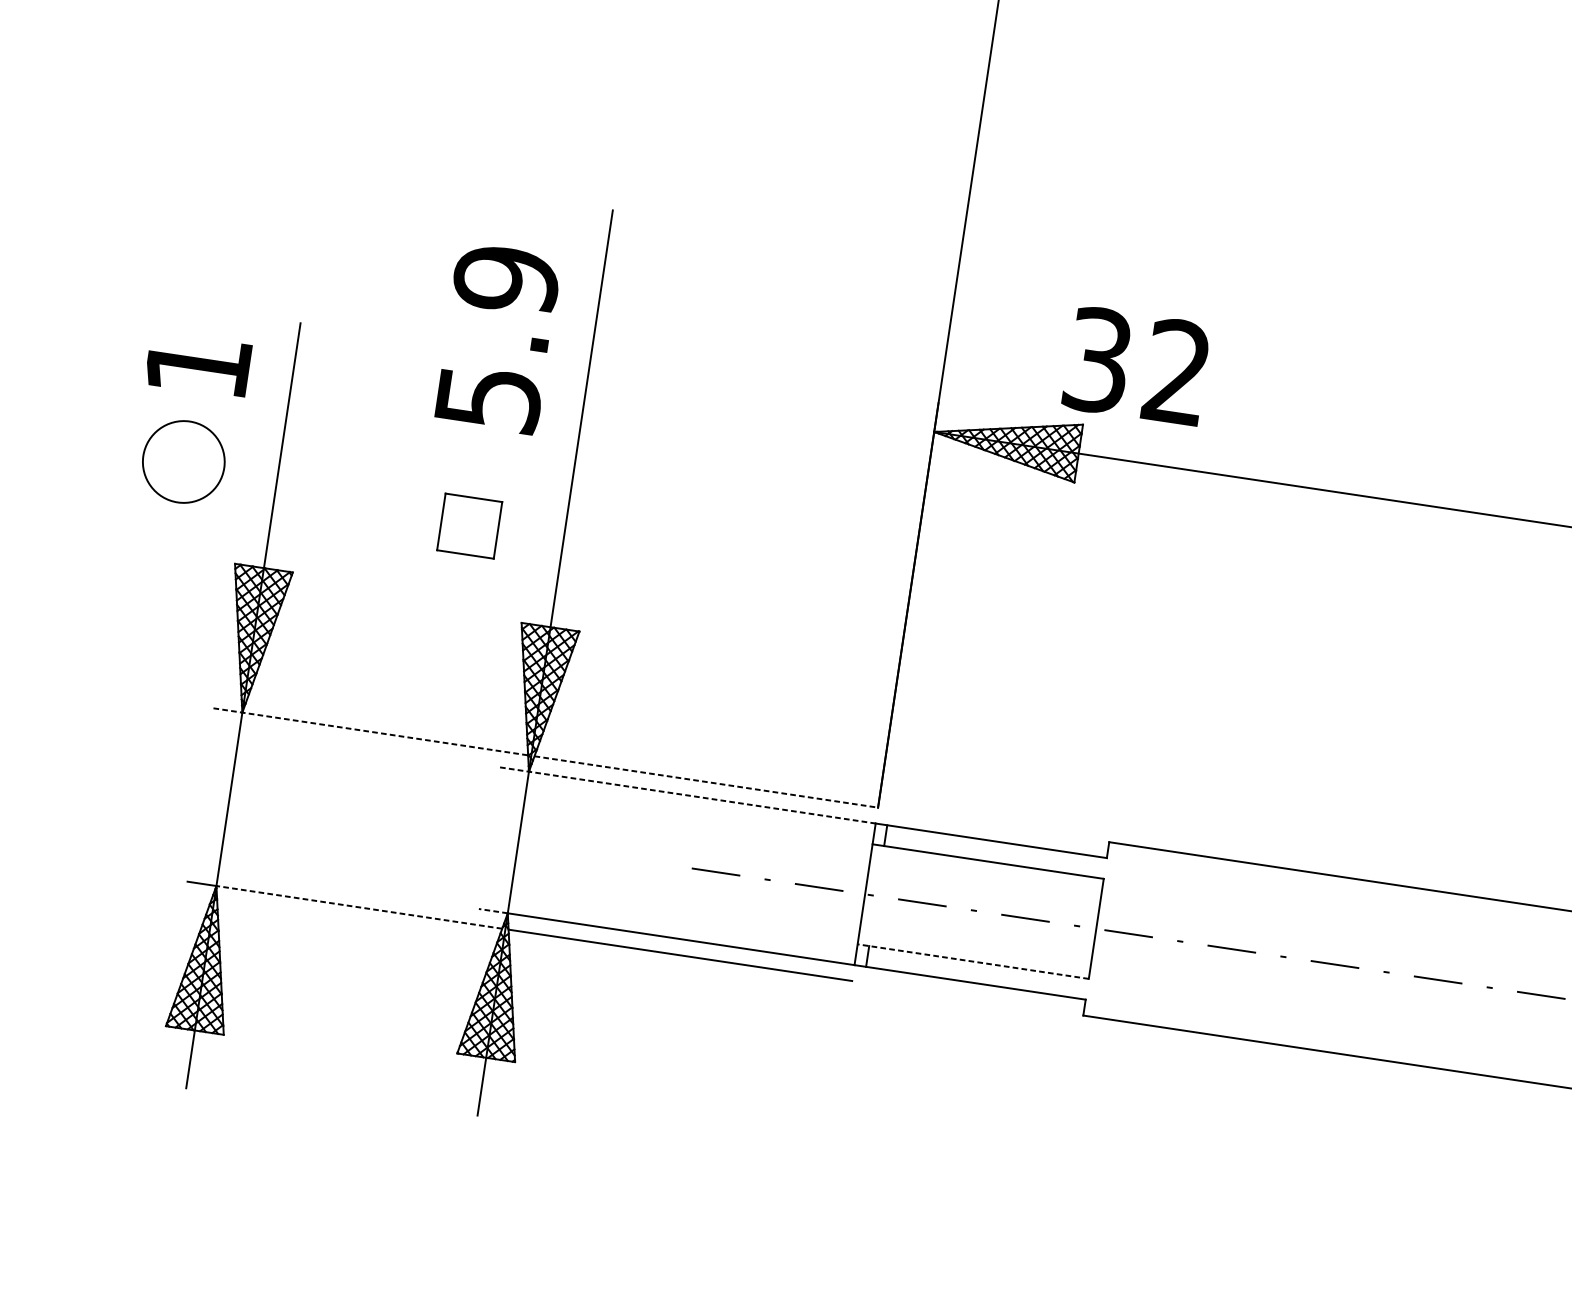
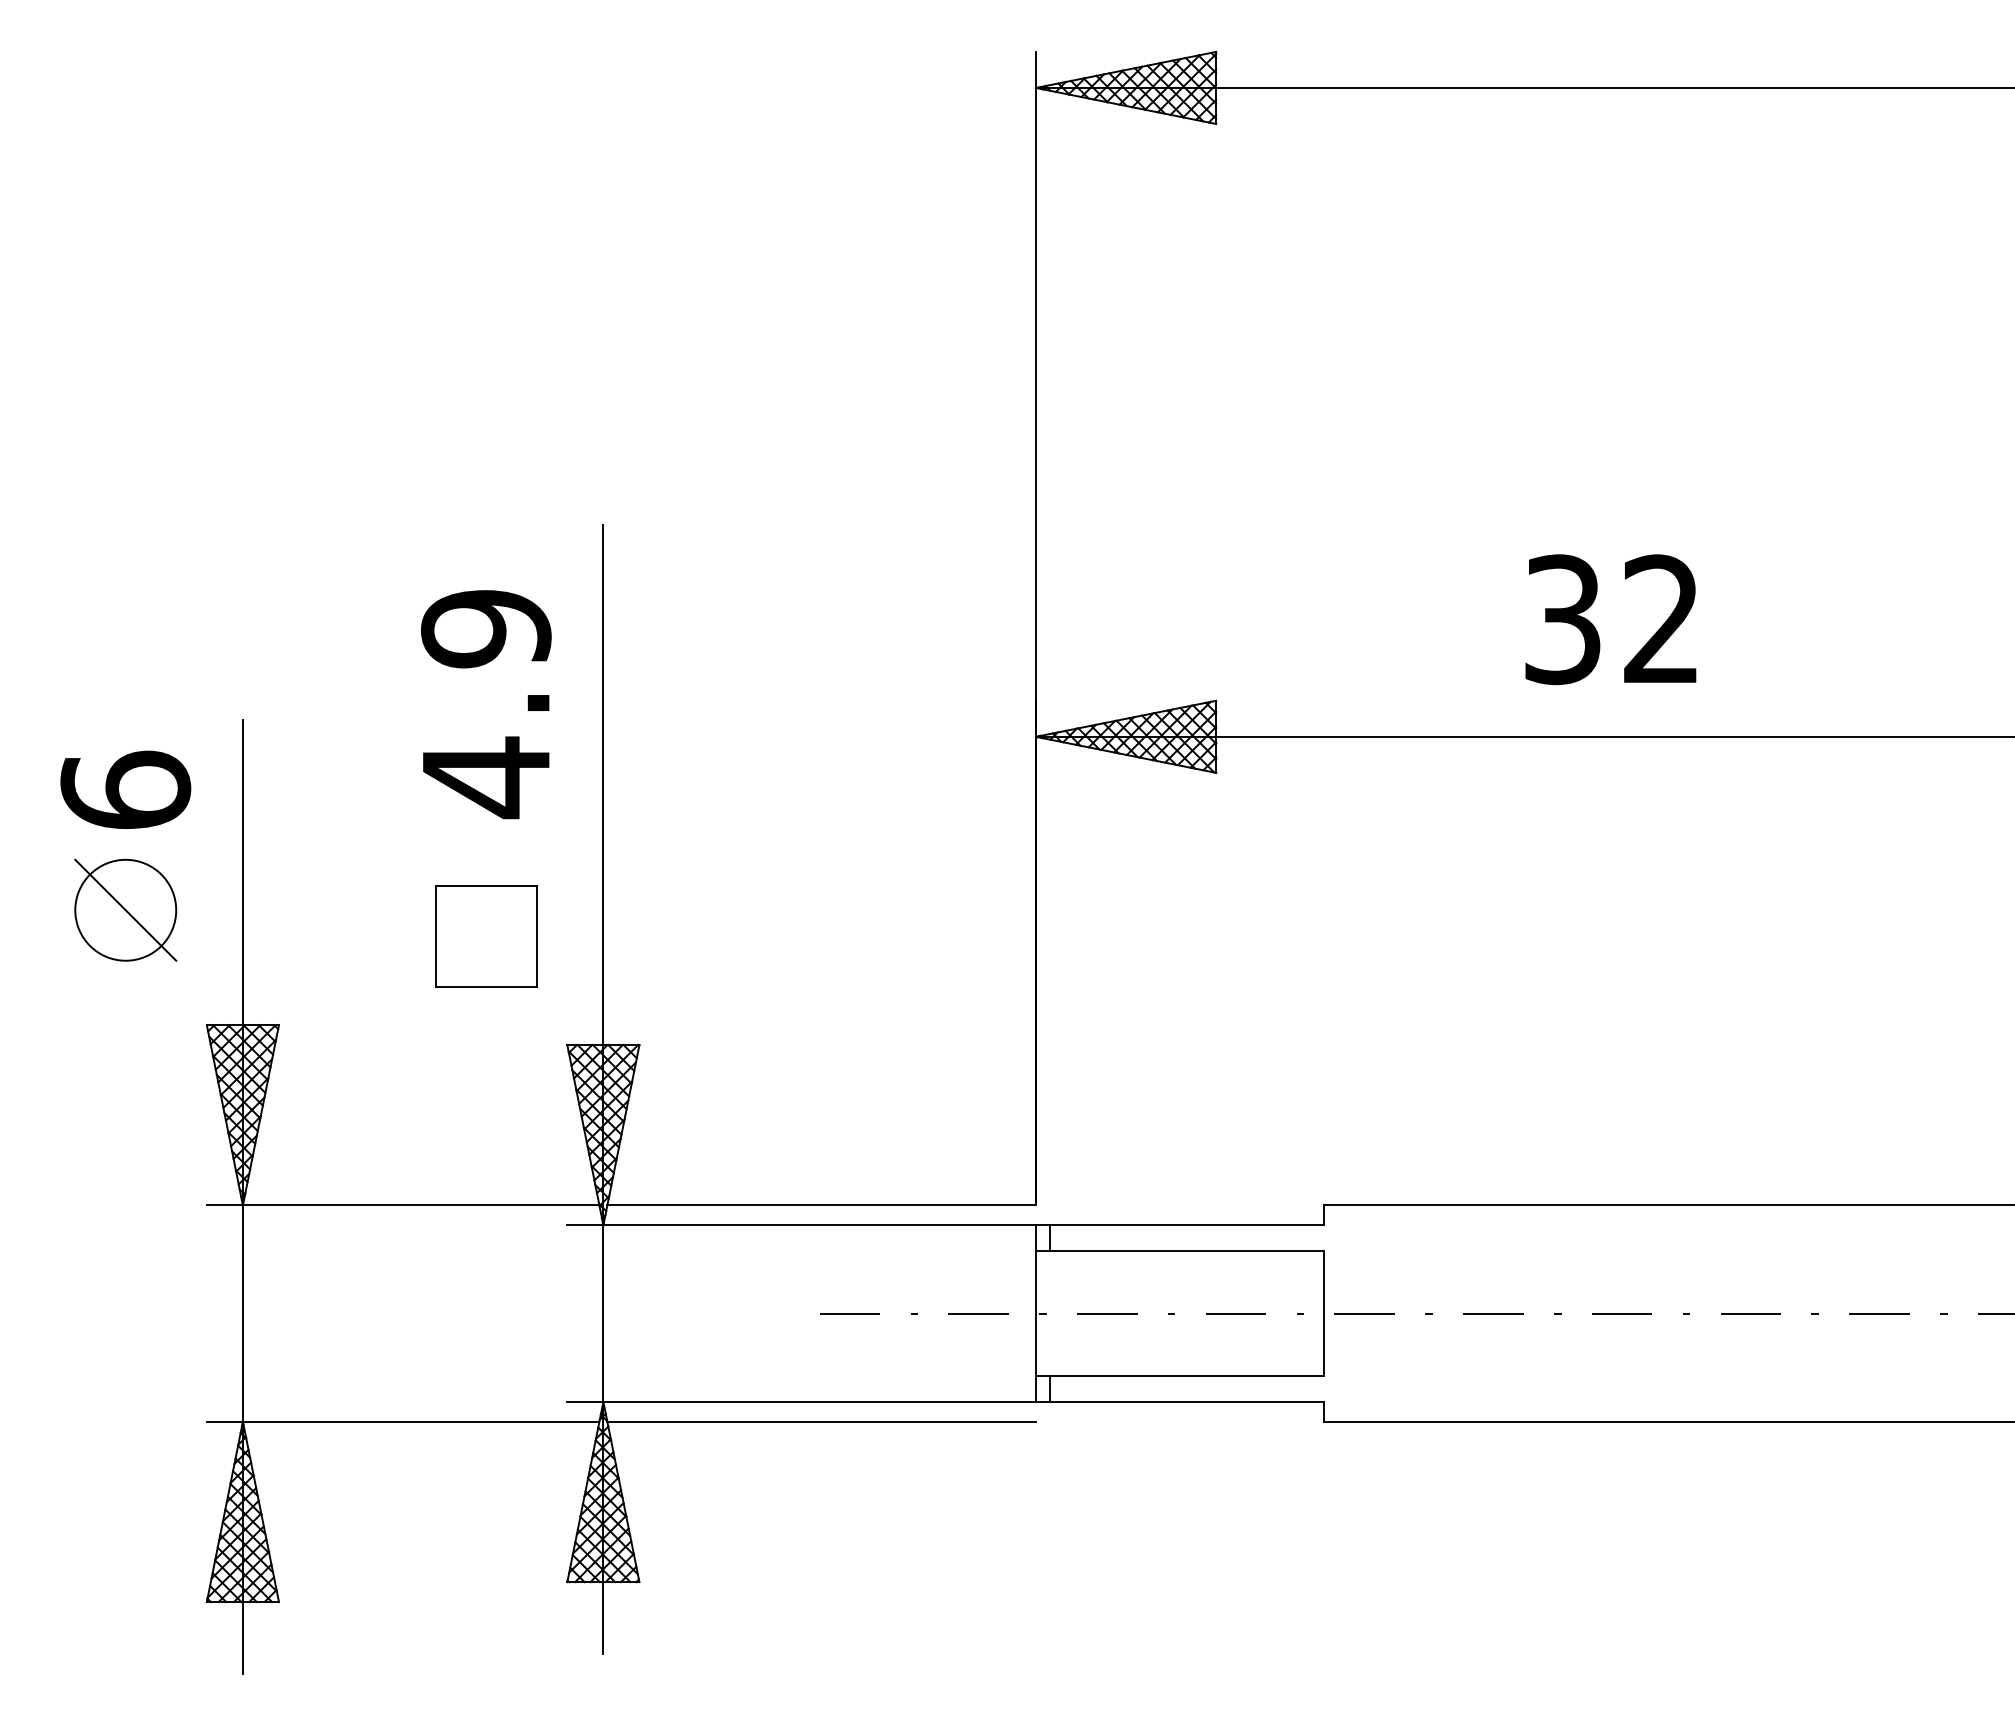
text: (198, 365) -> (125, 789), 1 -> 6
text: (1136, 366) -> (1610, 619), moved
text: (489, 398) -> (487, 777), 5.9 -> 4.9
line: (183, 461) -> (125, 909), added
part: (469, 526) -> (486, 936), size x1.43
line: (371, 731) -> (403, 1205), dashed -> solid
line: (706, 782) -> (822, 1205), dashed -> solid
line: (688, 795) -> (802, 1225), dashed -> solid
line: (358, 907) -> (420, 1421), dashed -> solid
line: (492, 910) -> (584, 1401), dashed -> solid
line: (972, 961) -> (1179, 1376), dashed -> solid

